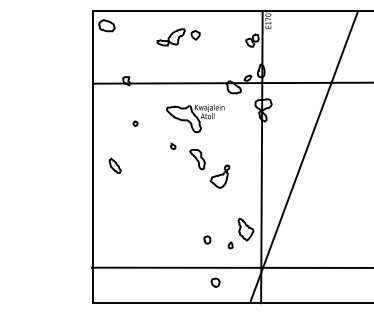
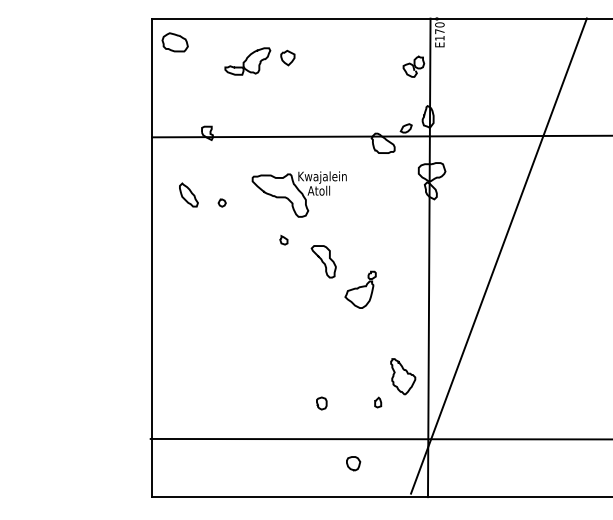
part: (178, 37) -> (259, 61), moved
part: (195, 118) -> (299, 194), moved
part: (114, 165) -> (187, 194), moved
curve: (207, 237) -> (322, 399), moved

